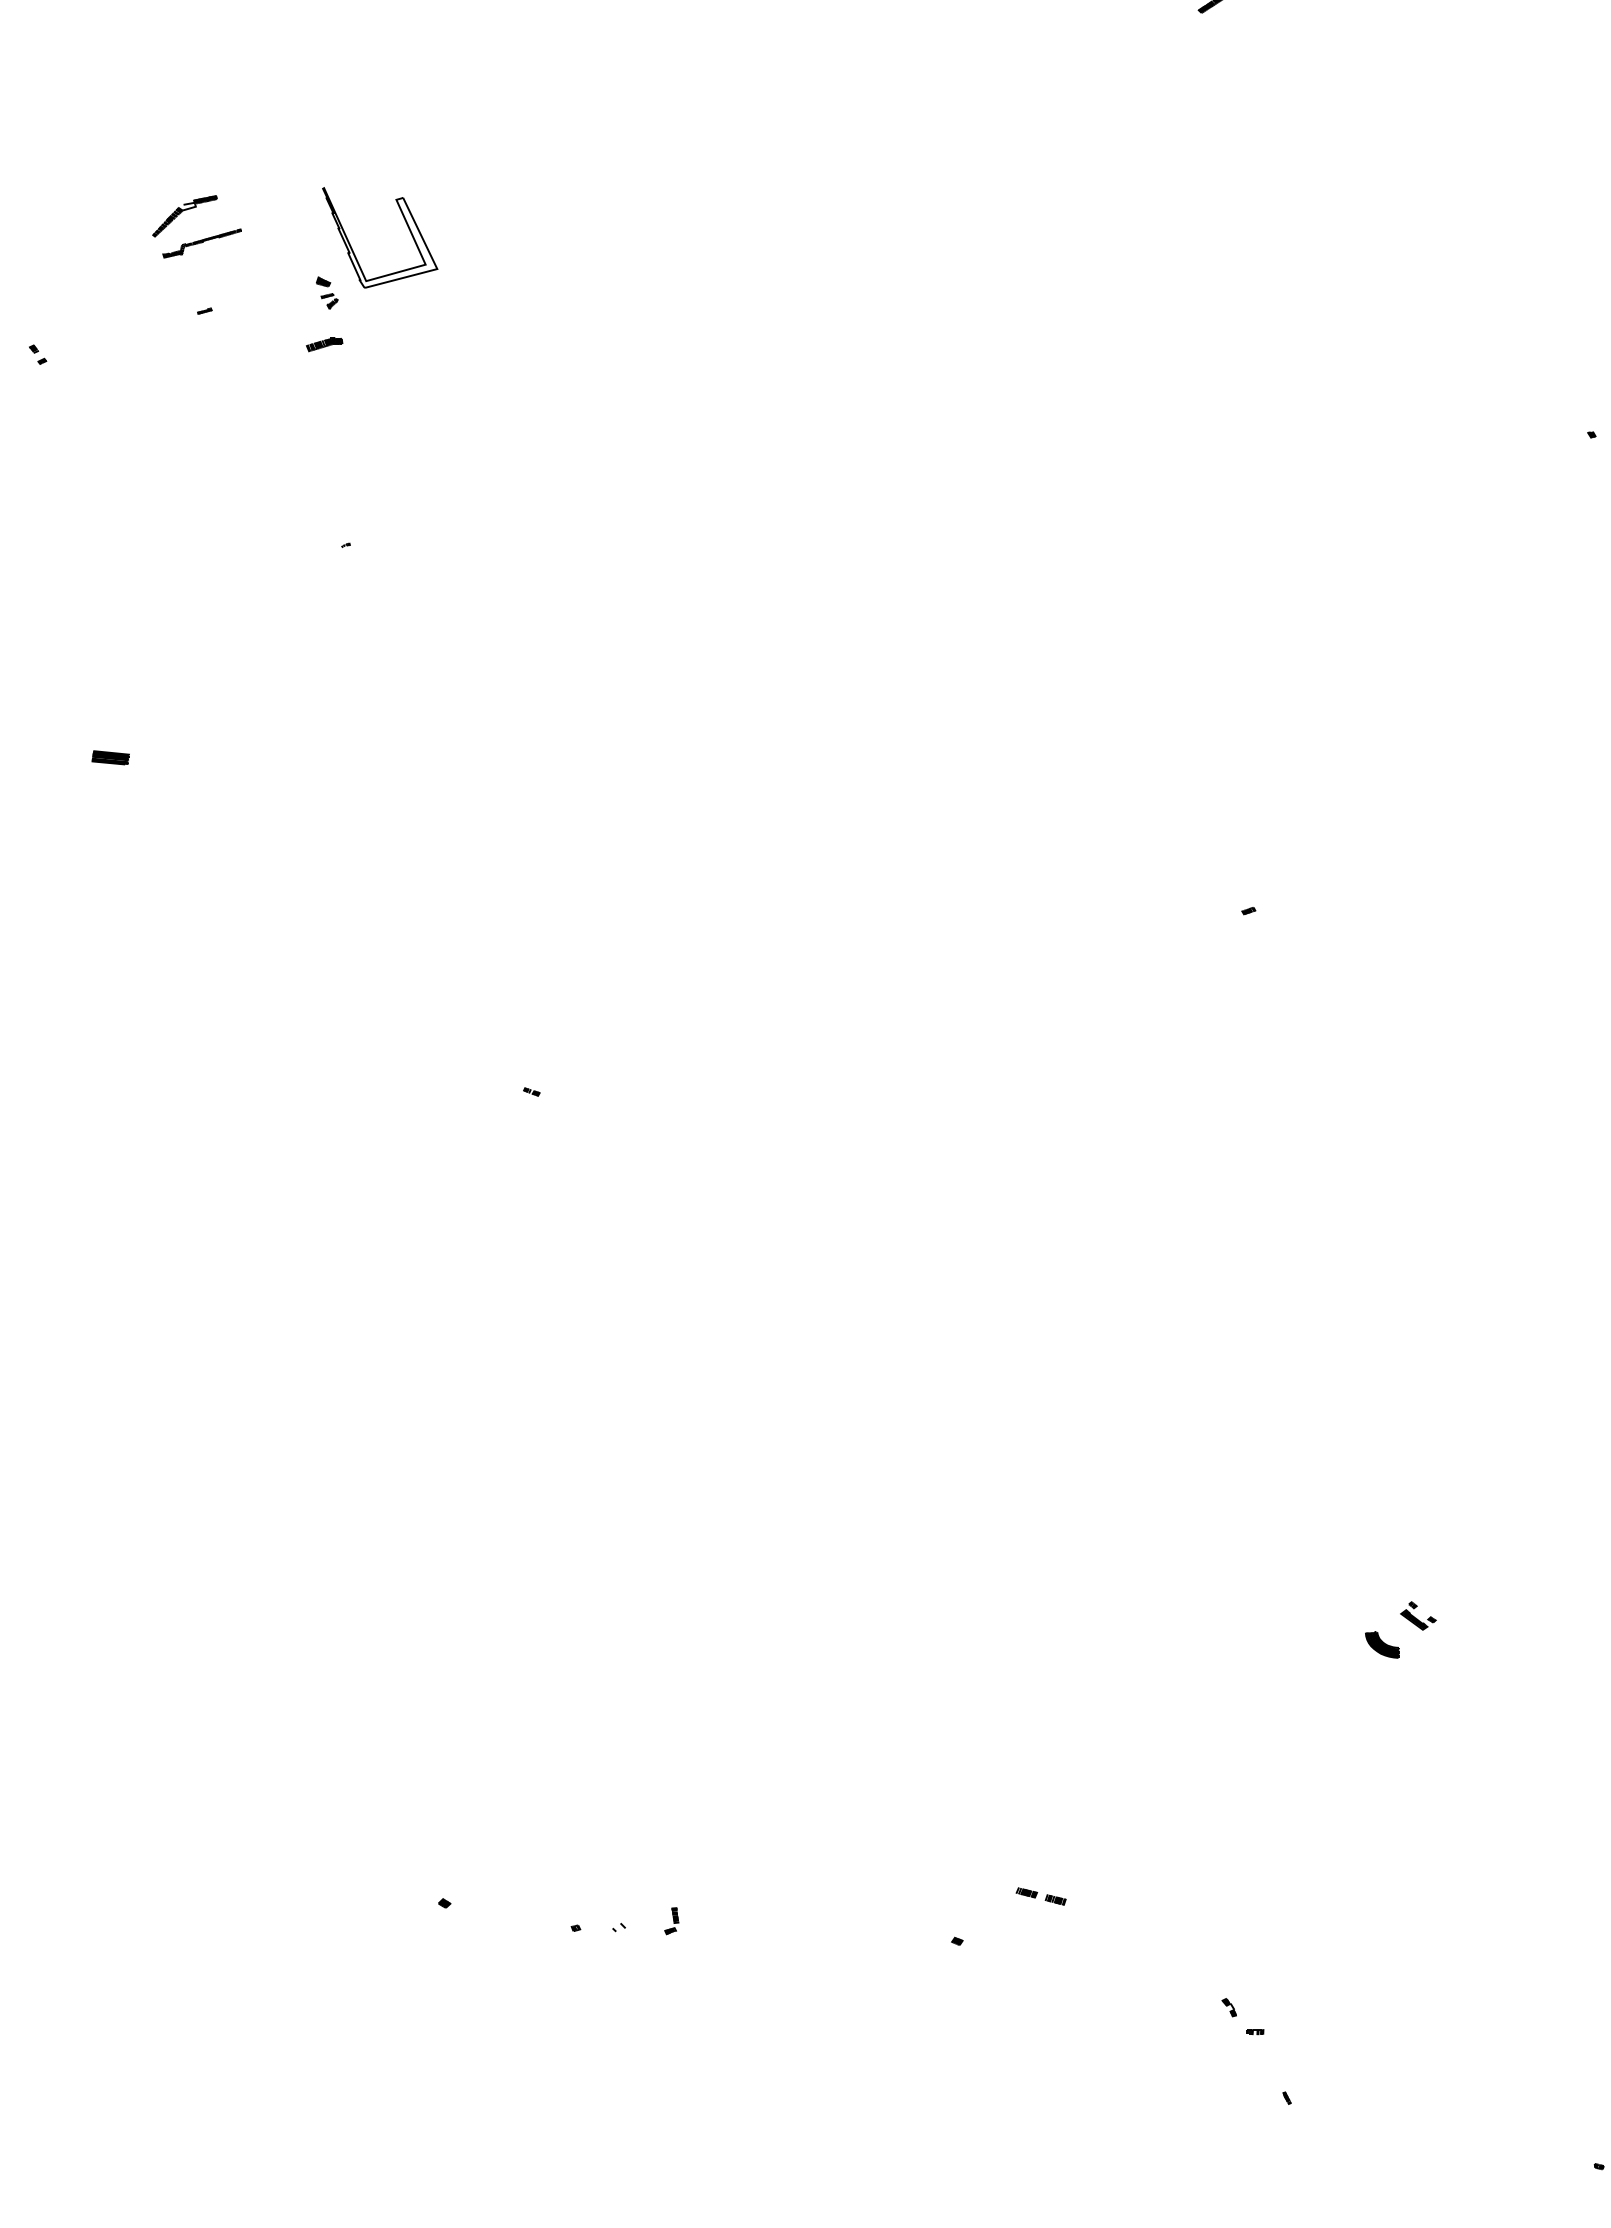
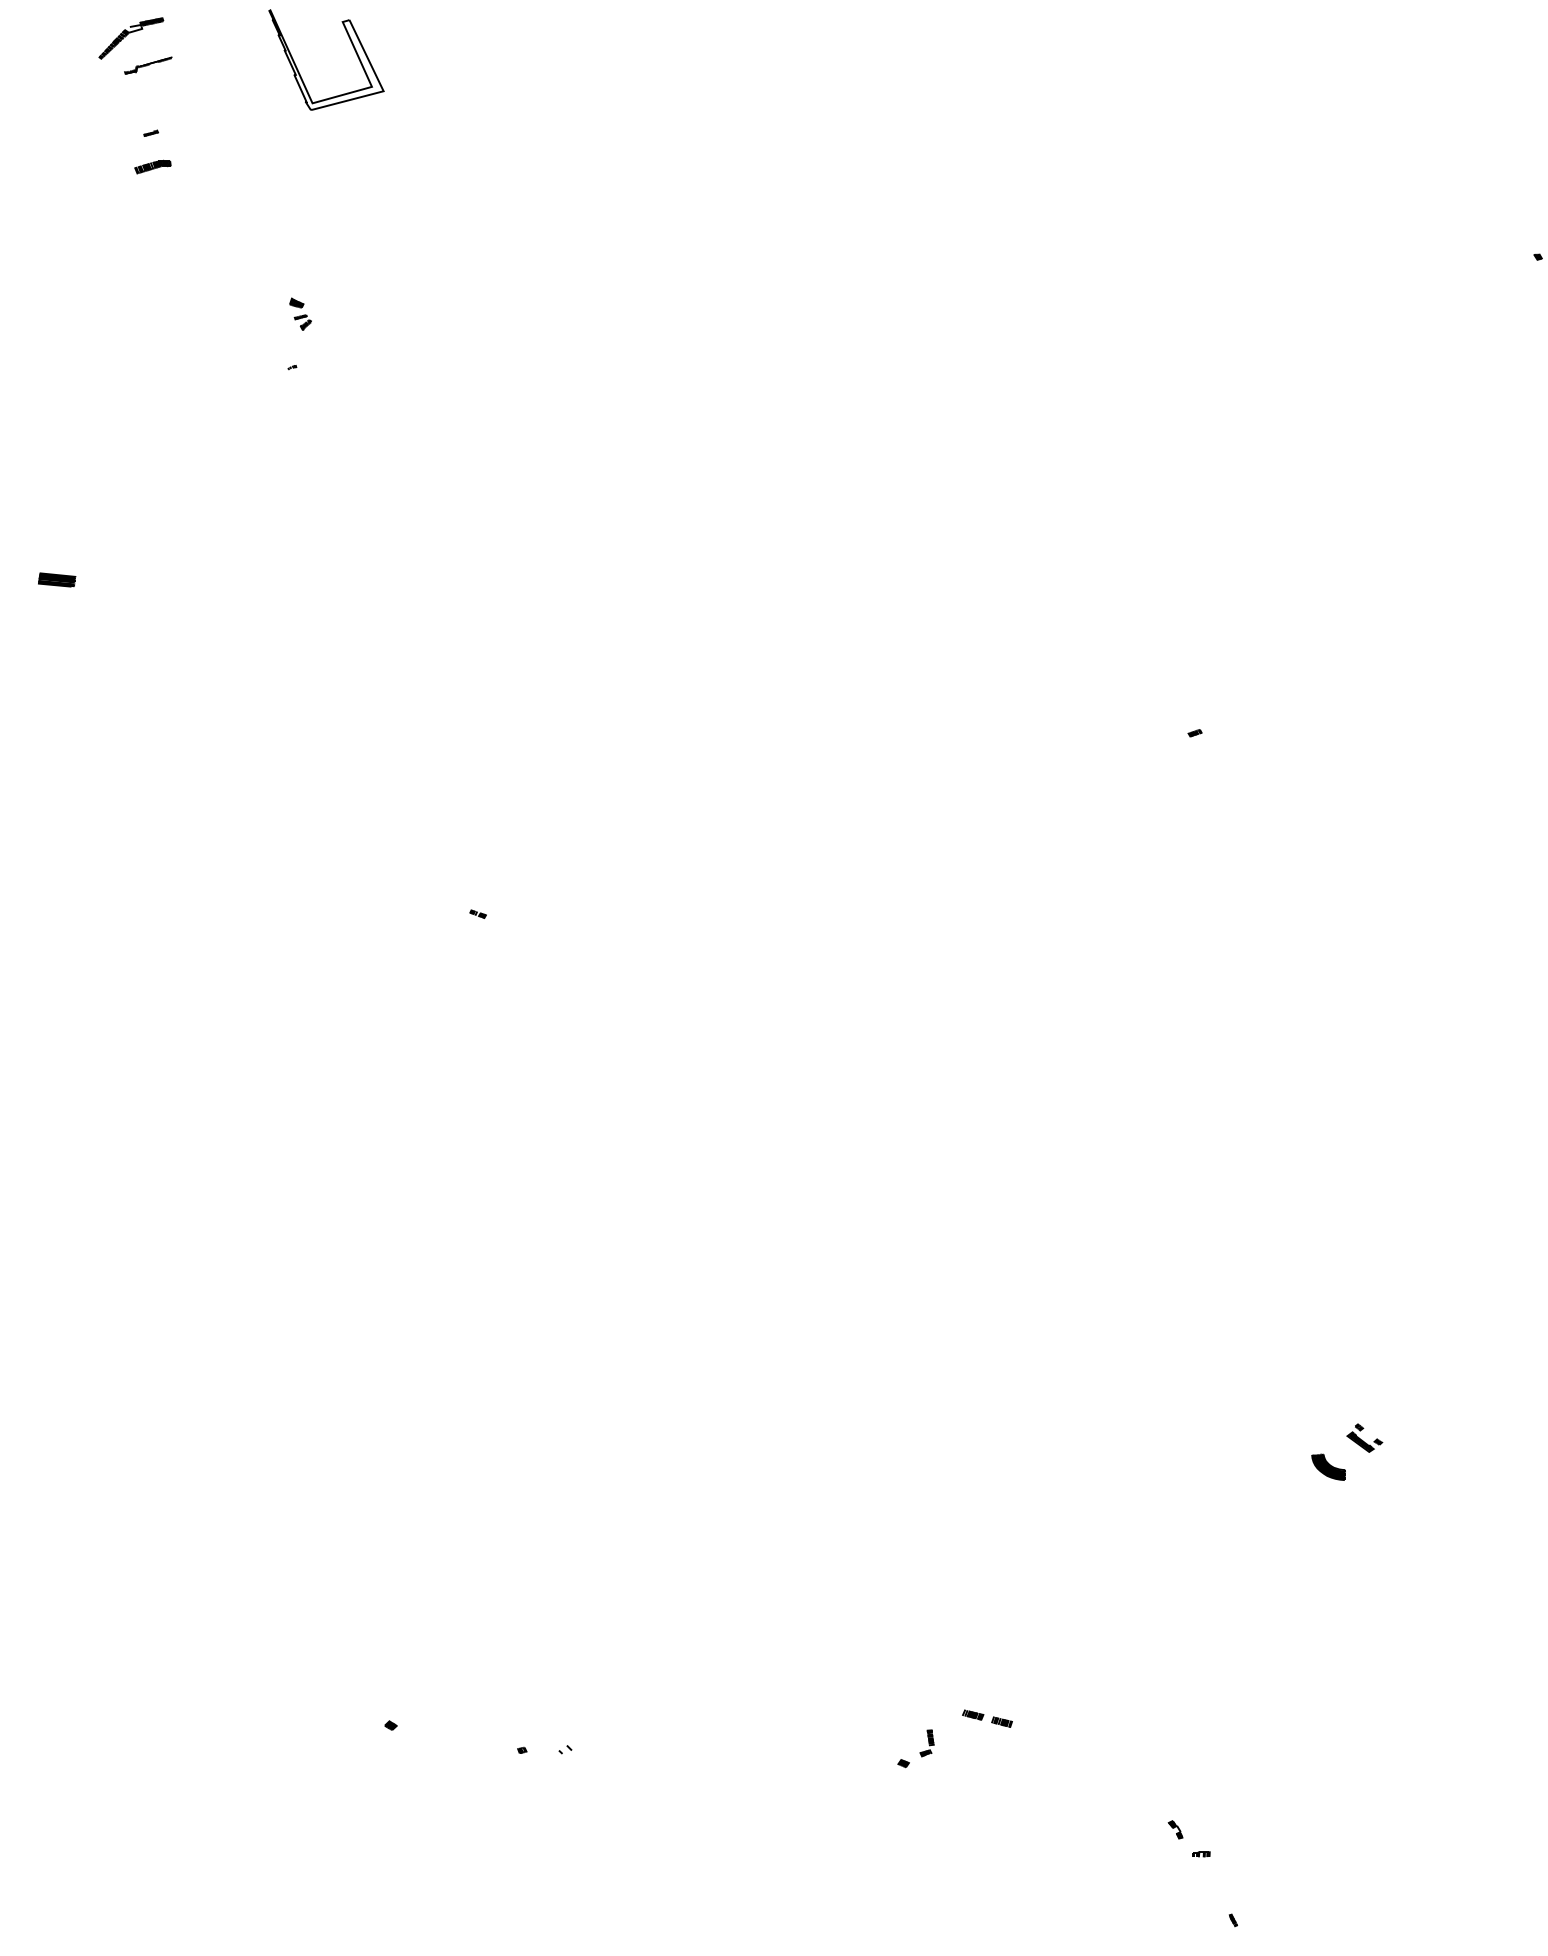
part: (201, 243) -> (147, 65), size x0.6
part: (327, 292) -> (300, 313), moved
part: (324, 344) -> (152, 166), moved
part: (671, 1921) -> (926, 1743), moved

